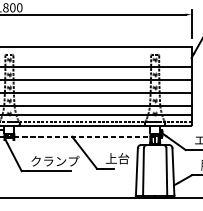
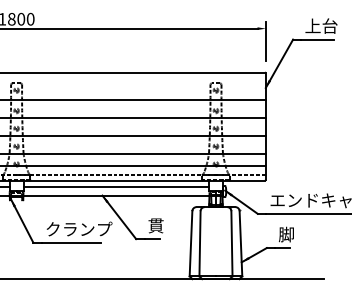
line: (82, 130) -> (116, 186), added
line: (87, 137) -> (123, 196), dashed -> solid
text: (117, 158) -> (164, 225), 上台 -> 貫

